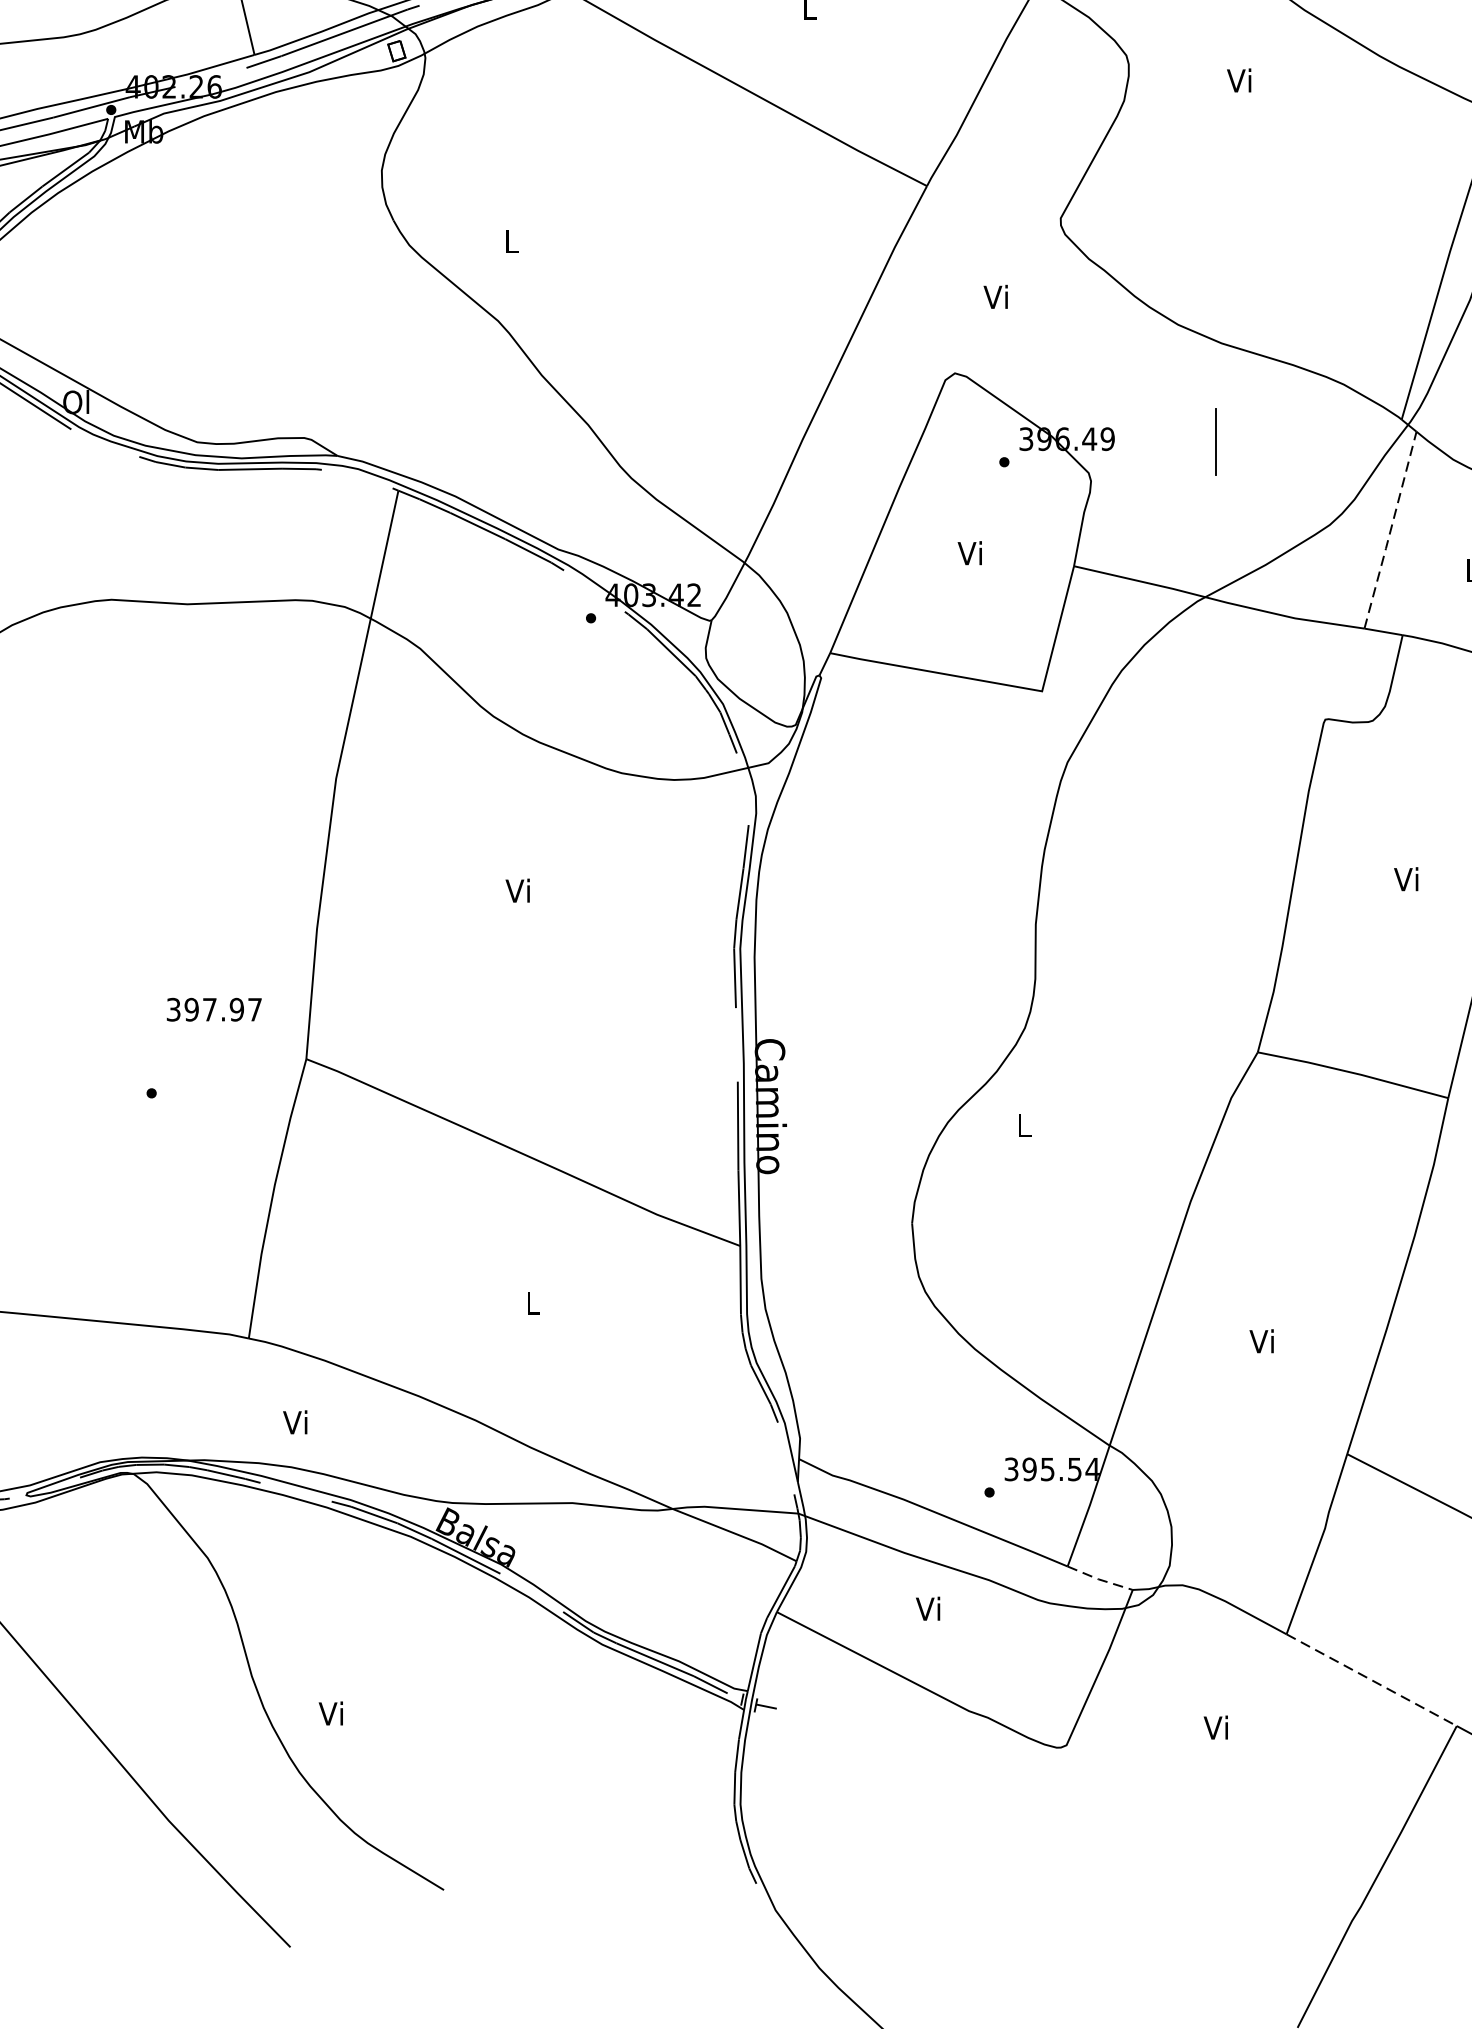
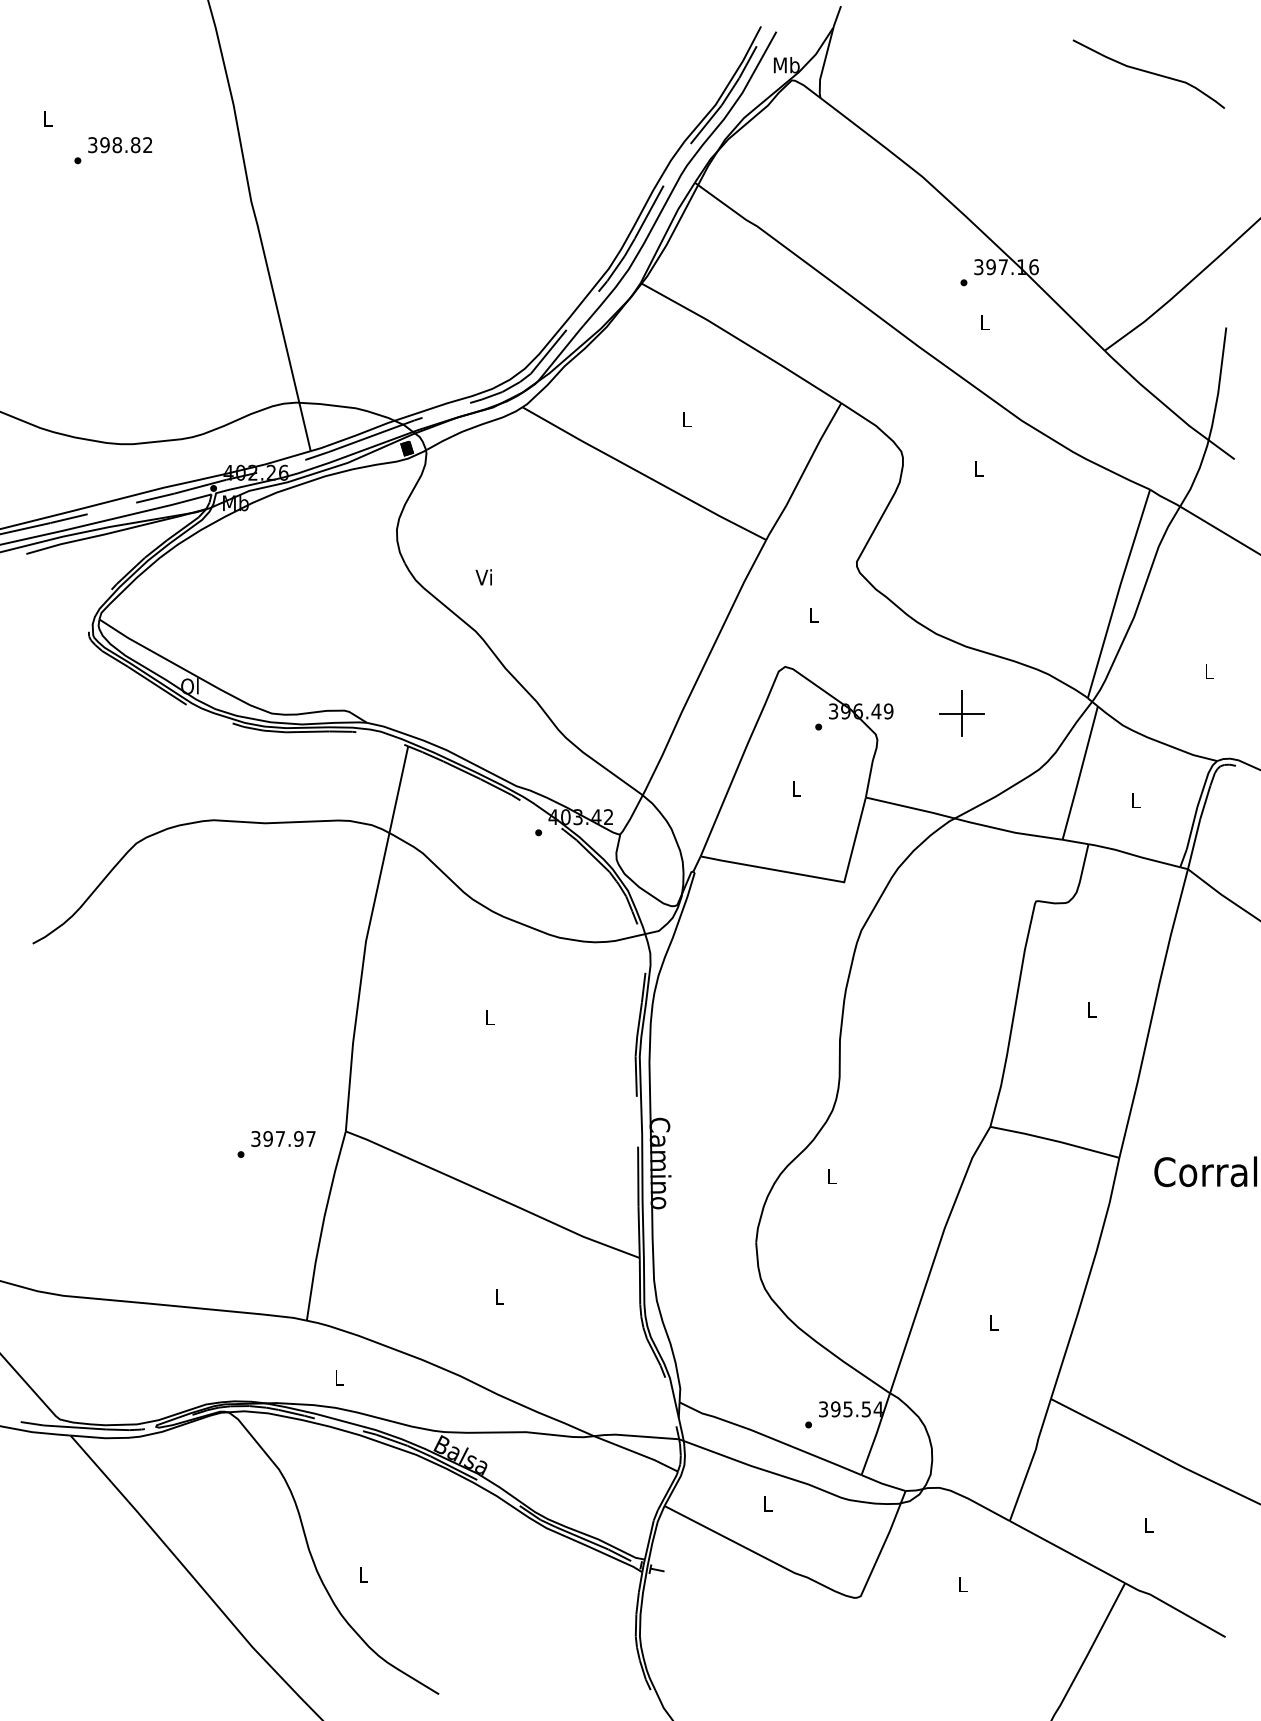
fill: (395, 50) -> (406, 448), added
text: (1238, 80) -> (977, 468), Vi -> L
text: (509, 241) -> (483, 577), L -> Vi
text: (995, 297) -> (812, 615), Vi -> L
line: (1215, 442) -> (961, 713), added
line: (1390, 532) -> (1080, 774), dashed -> solid
text: (970, 552) -> (795, 788), Vi -> L
text: (1405, 879) -> (1090, 1009), Vi -> L
text: (516, 890) -> (488, 1017), Vi -> L
text: (214, 1009) -> (283, 1138), moved
text: (1260, 1341) -> (992, 1322), Vi -> L
text: (295, 1422) -> (338, 1377), Vi -> L
line: (1100, 1580) -> (883, 1484), dashed -> solid
text: (927, 1608) -> (766, 1503), Vi -> L
line: (1371, 1680) -> (1067, 1552), dashed -> solid
text: (330, 1713) -> (362, 1574), Vi -> L
text: (1215, 1727) -> (961, 1584), Vi -> L

